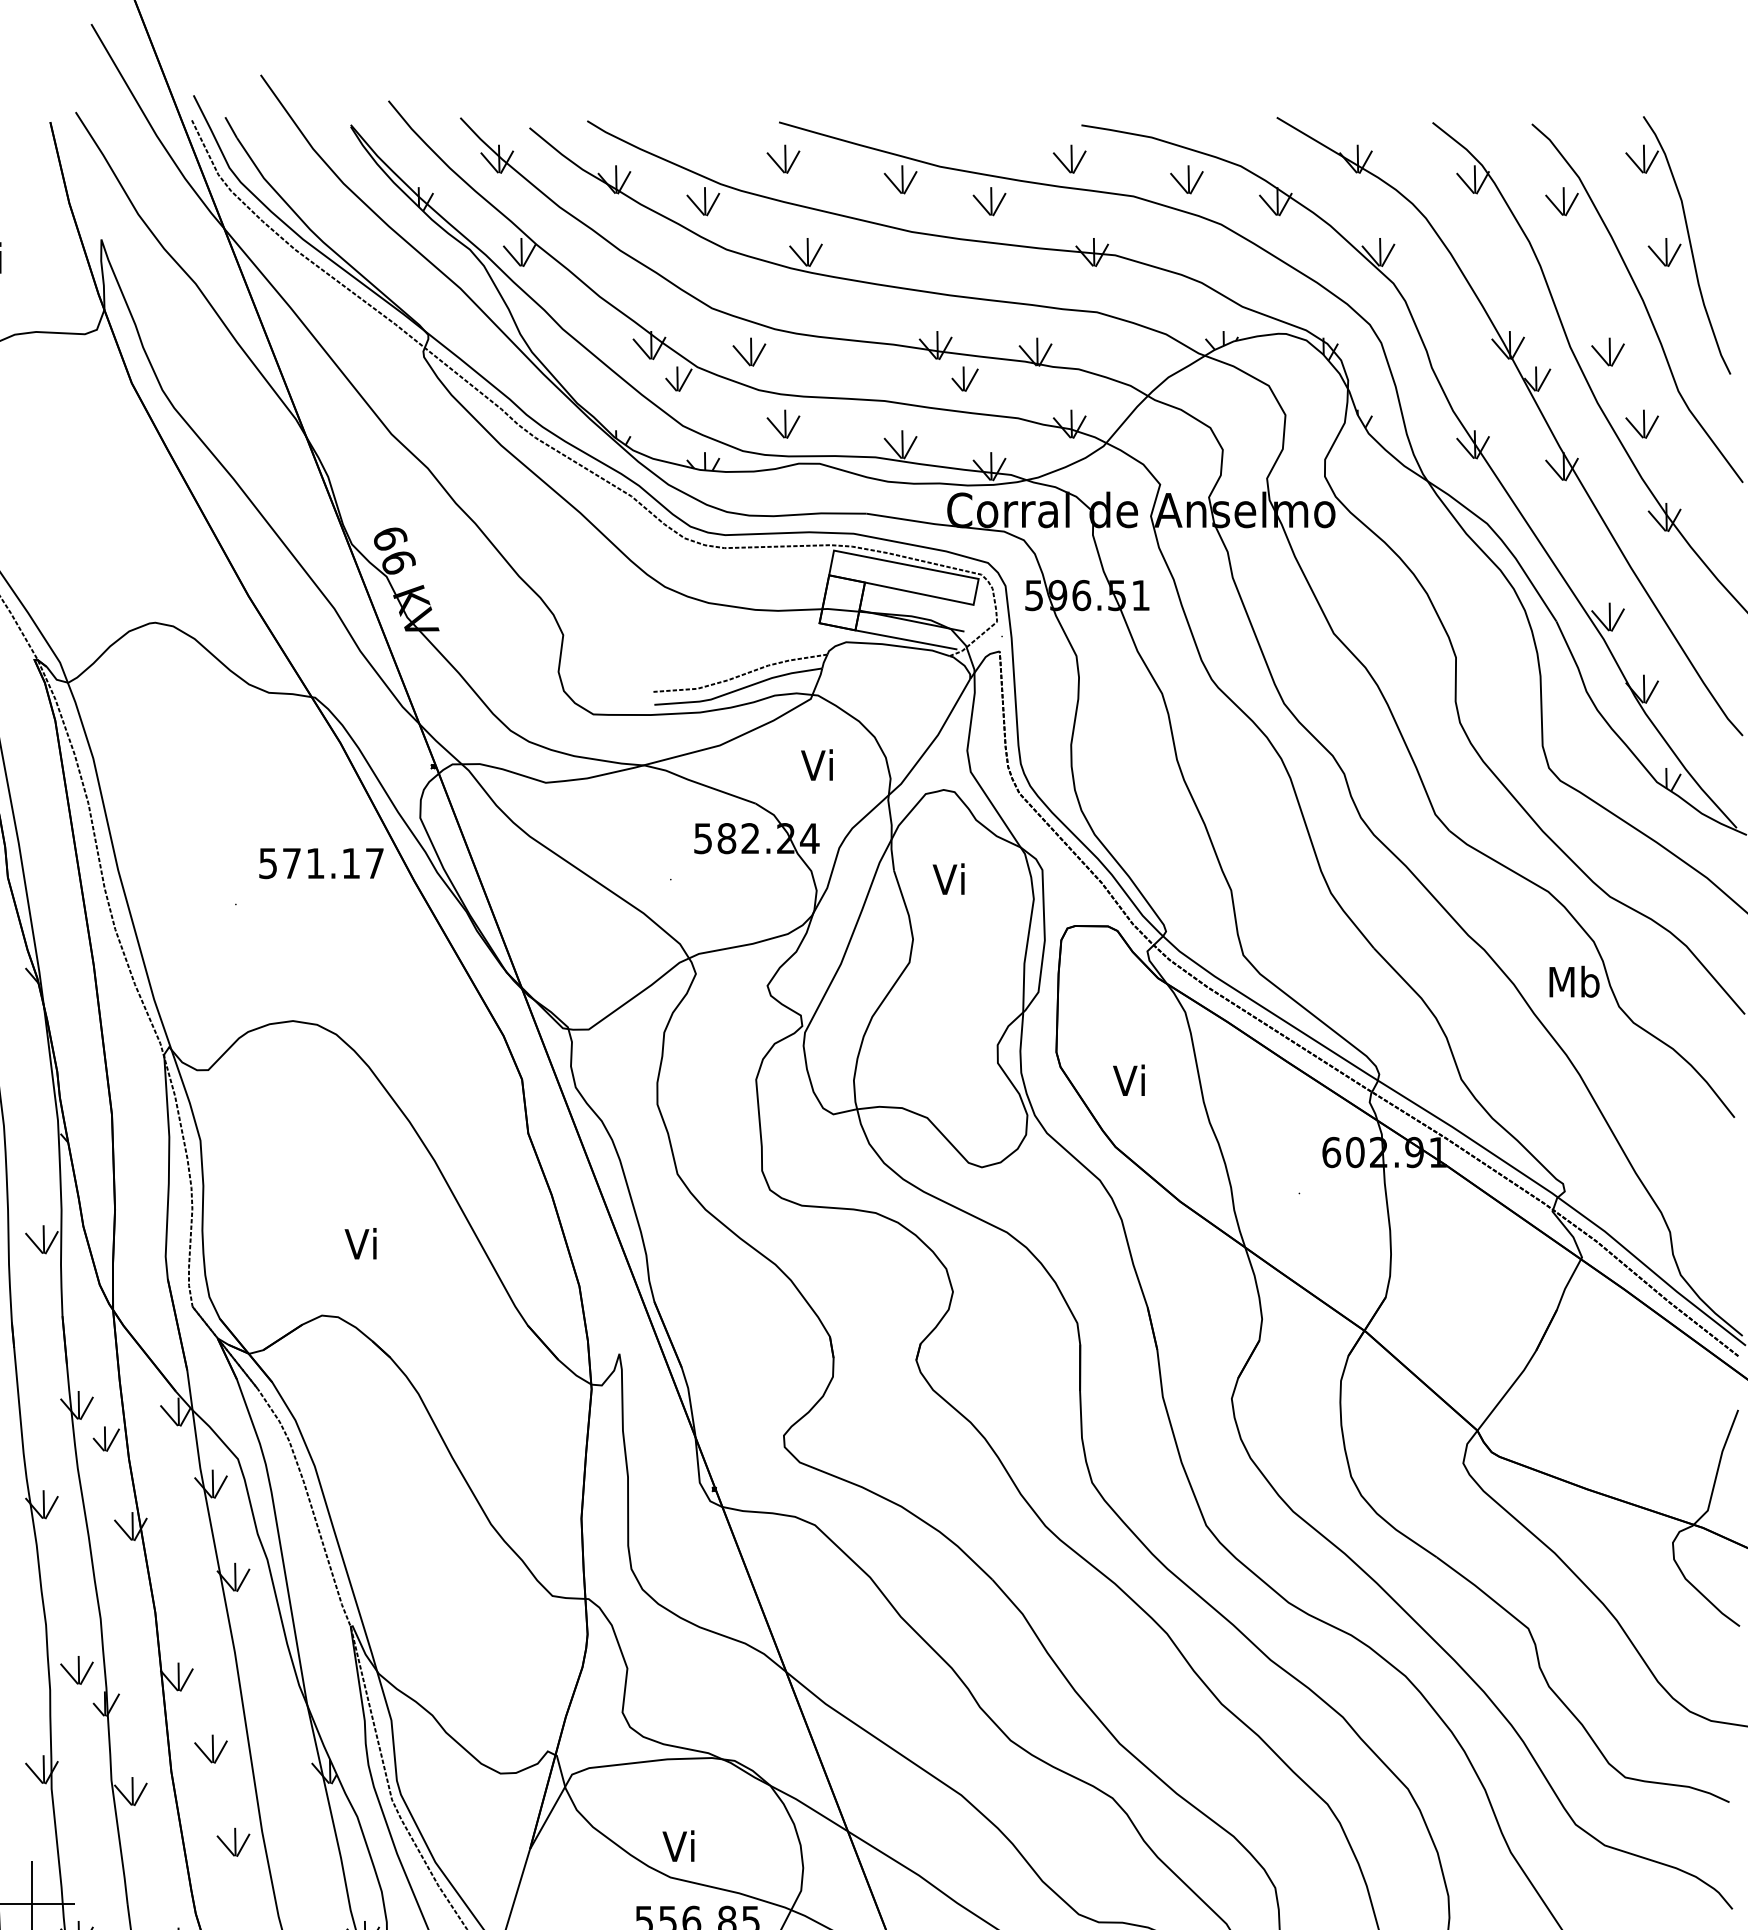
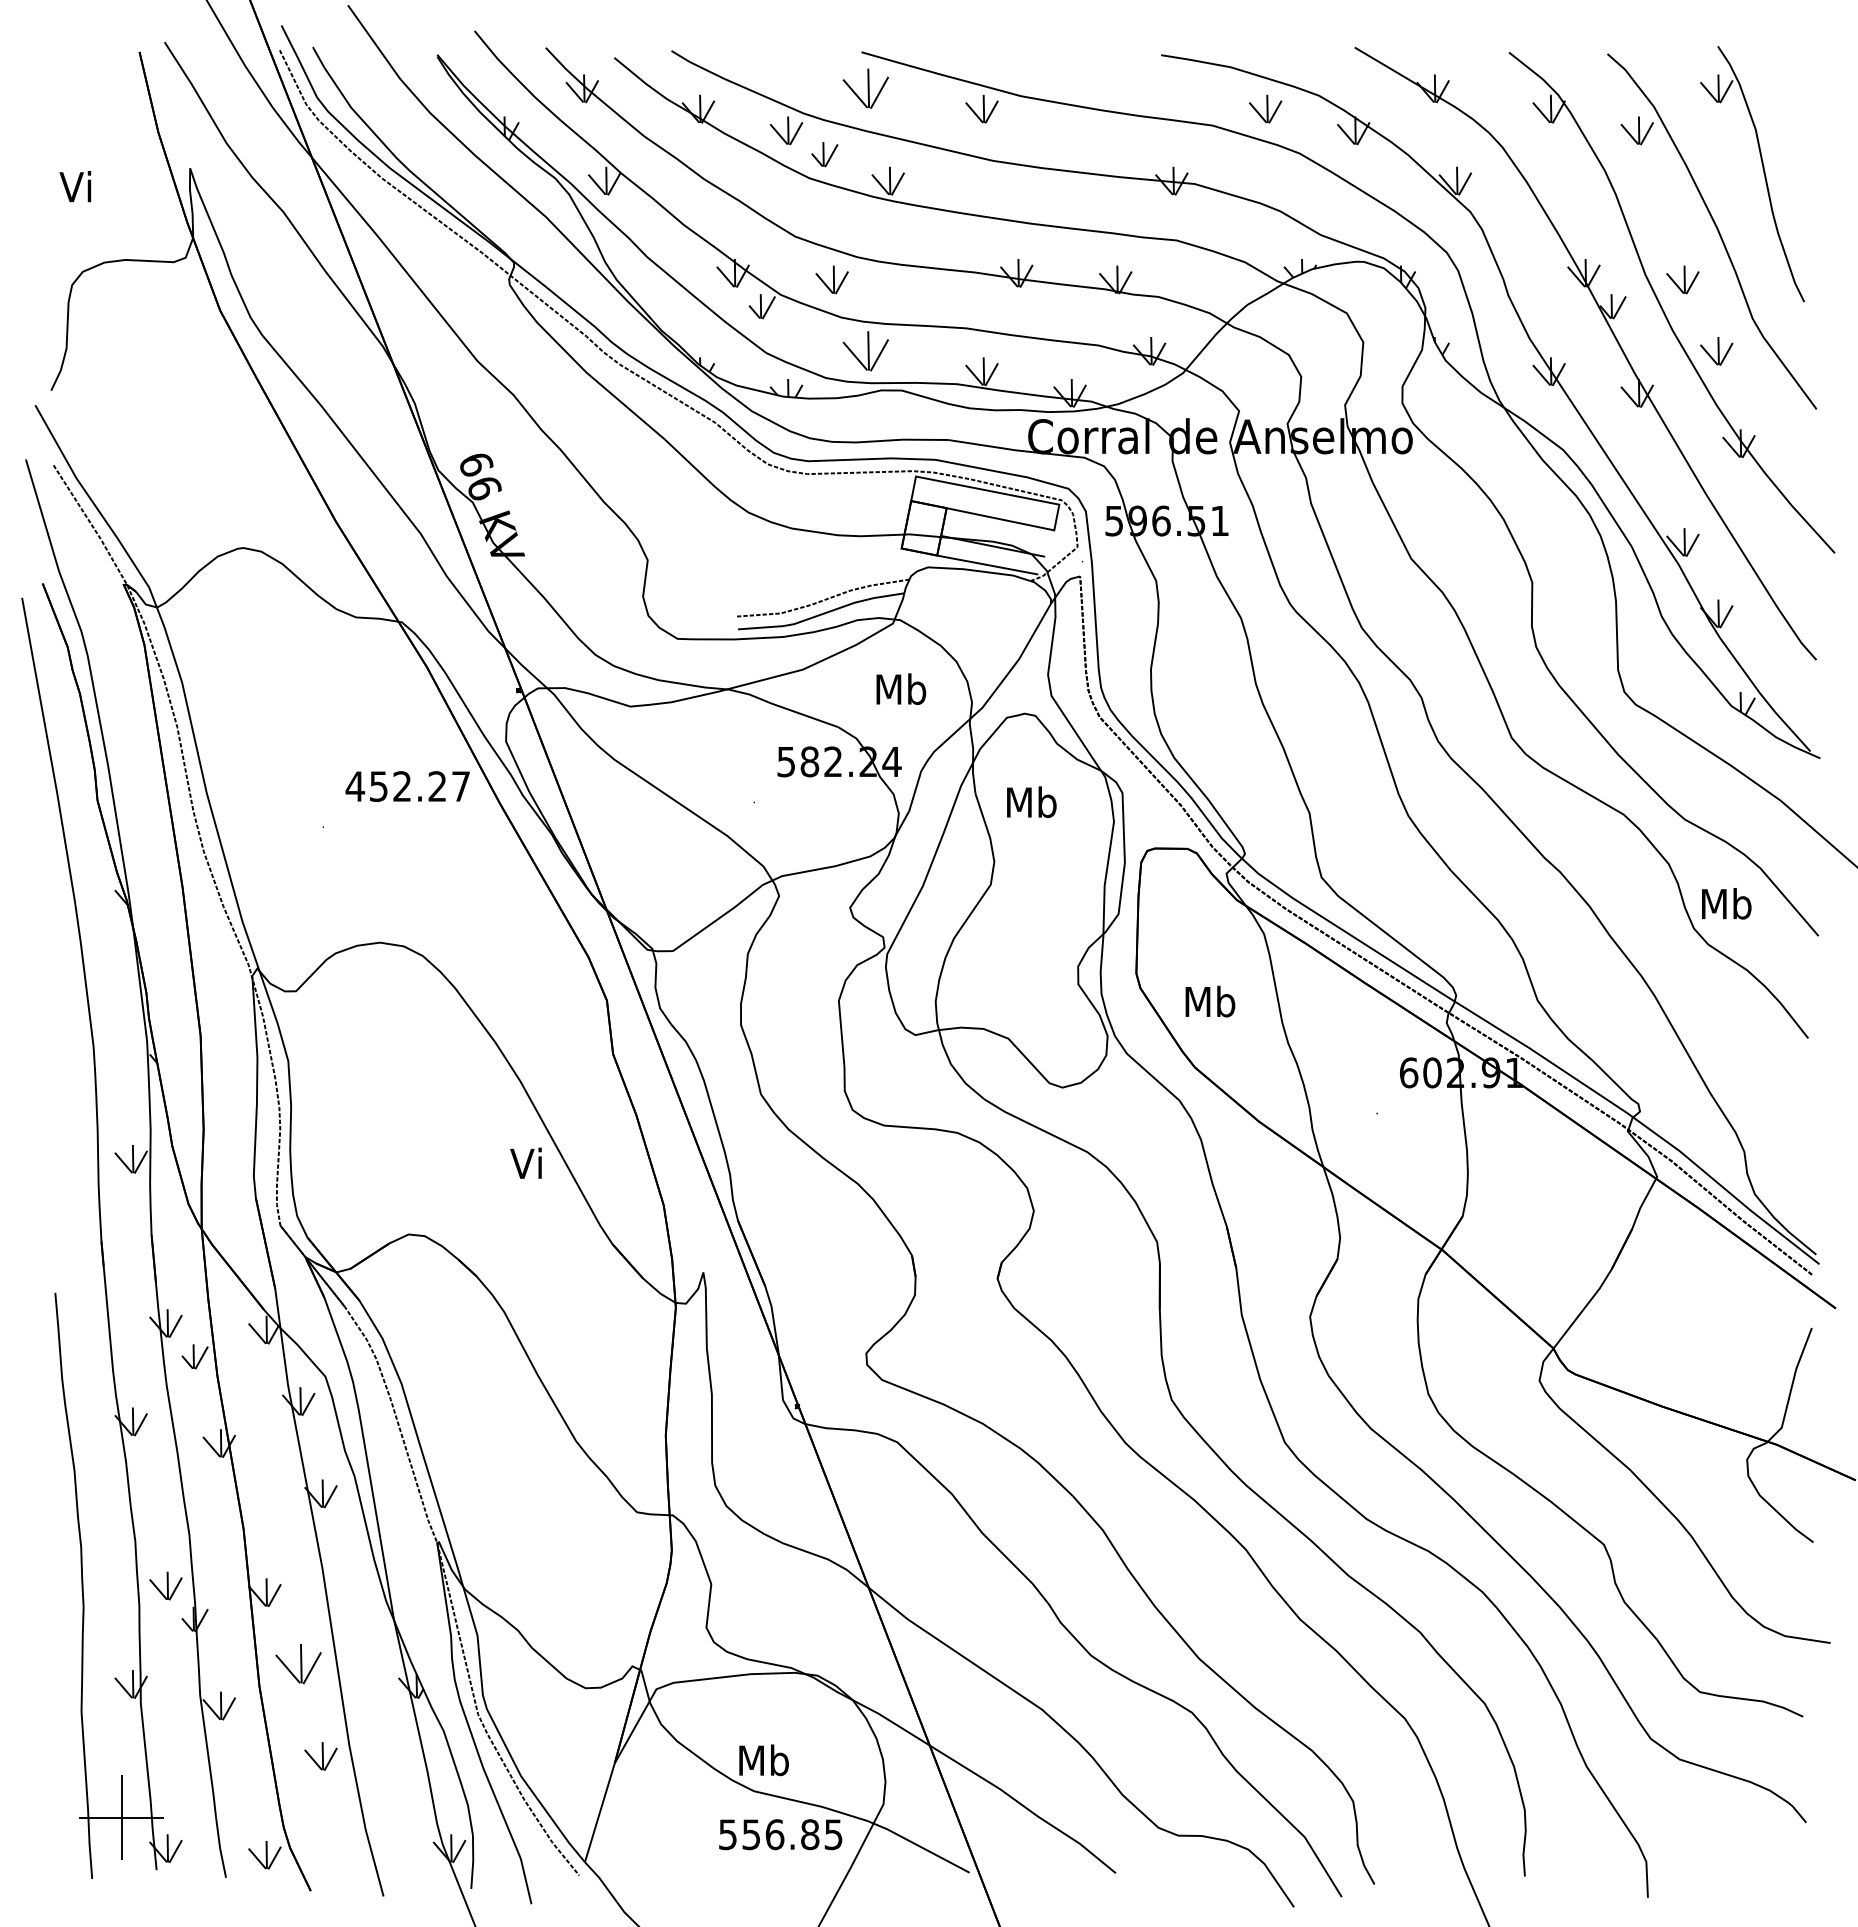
part: (783, 158) -> (865, 88), size x1.4
part: (1069, 158) -> (1149, 88), removed
part: (988, 201) -> (1069, 130), removed
part: (1664, 251) -> (1738, 180), removed
part: (964, 378) -> (824, 154), moved
part: (783, 424) -> (865, 351), size x1.4
text: (819, 764) -> (901, 688), Vi -> Mb
text: (308, 863) -> (395, 786), 571.17 -> 452.27
text: (950, 879) -> (1031, 802), Vi -> Mb
text: (1574, 981) -> (1726, 903), moved
text: (1131, 1080) -> (1210, 1001), Vi -> Mb
text: (360, 1242) -> (525, 1162), moved
part: (210, 1748) -> (298, 1663), size x1.4
text: (680, 1846) -> (763, 1760), Vi -> Mb

